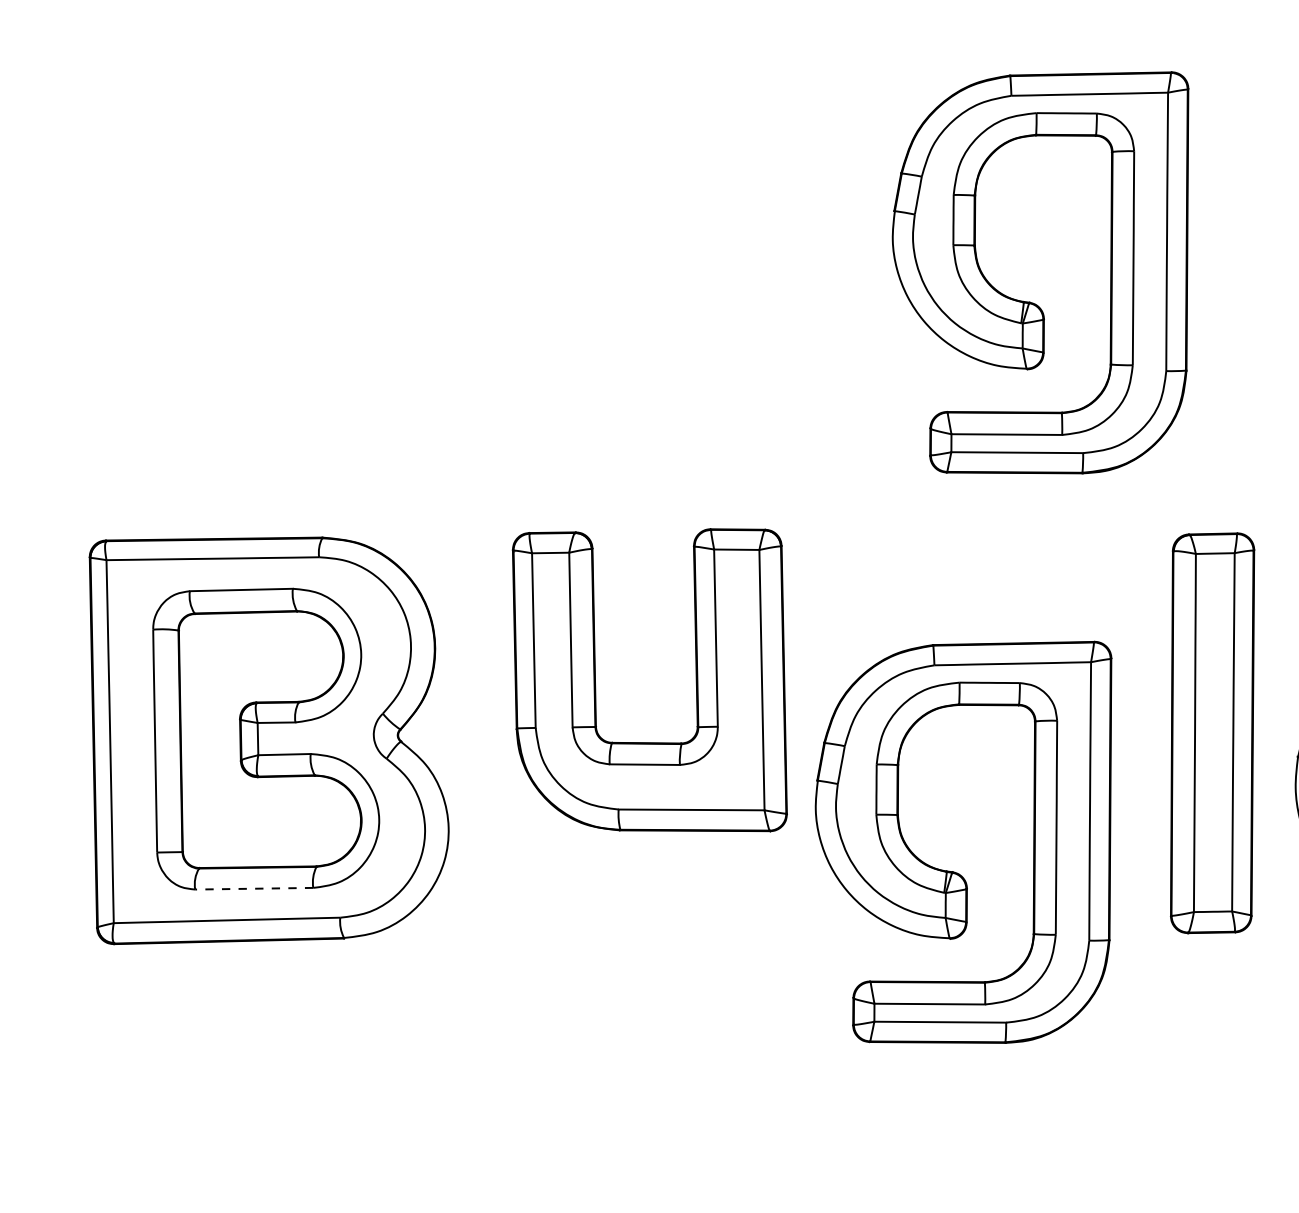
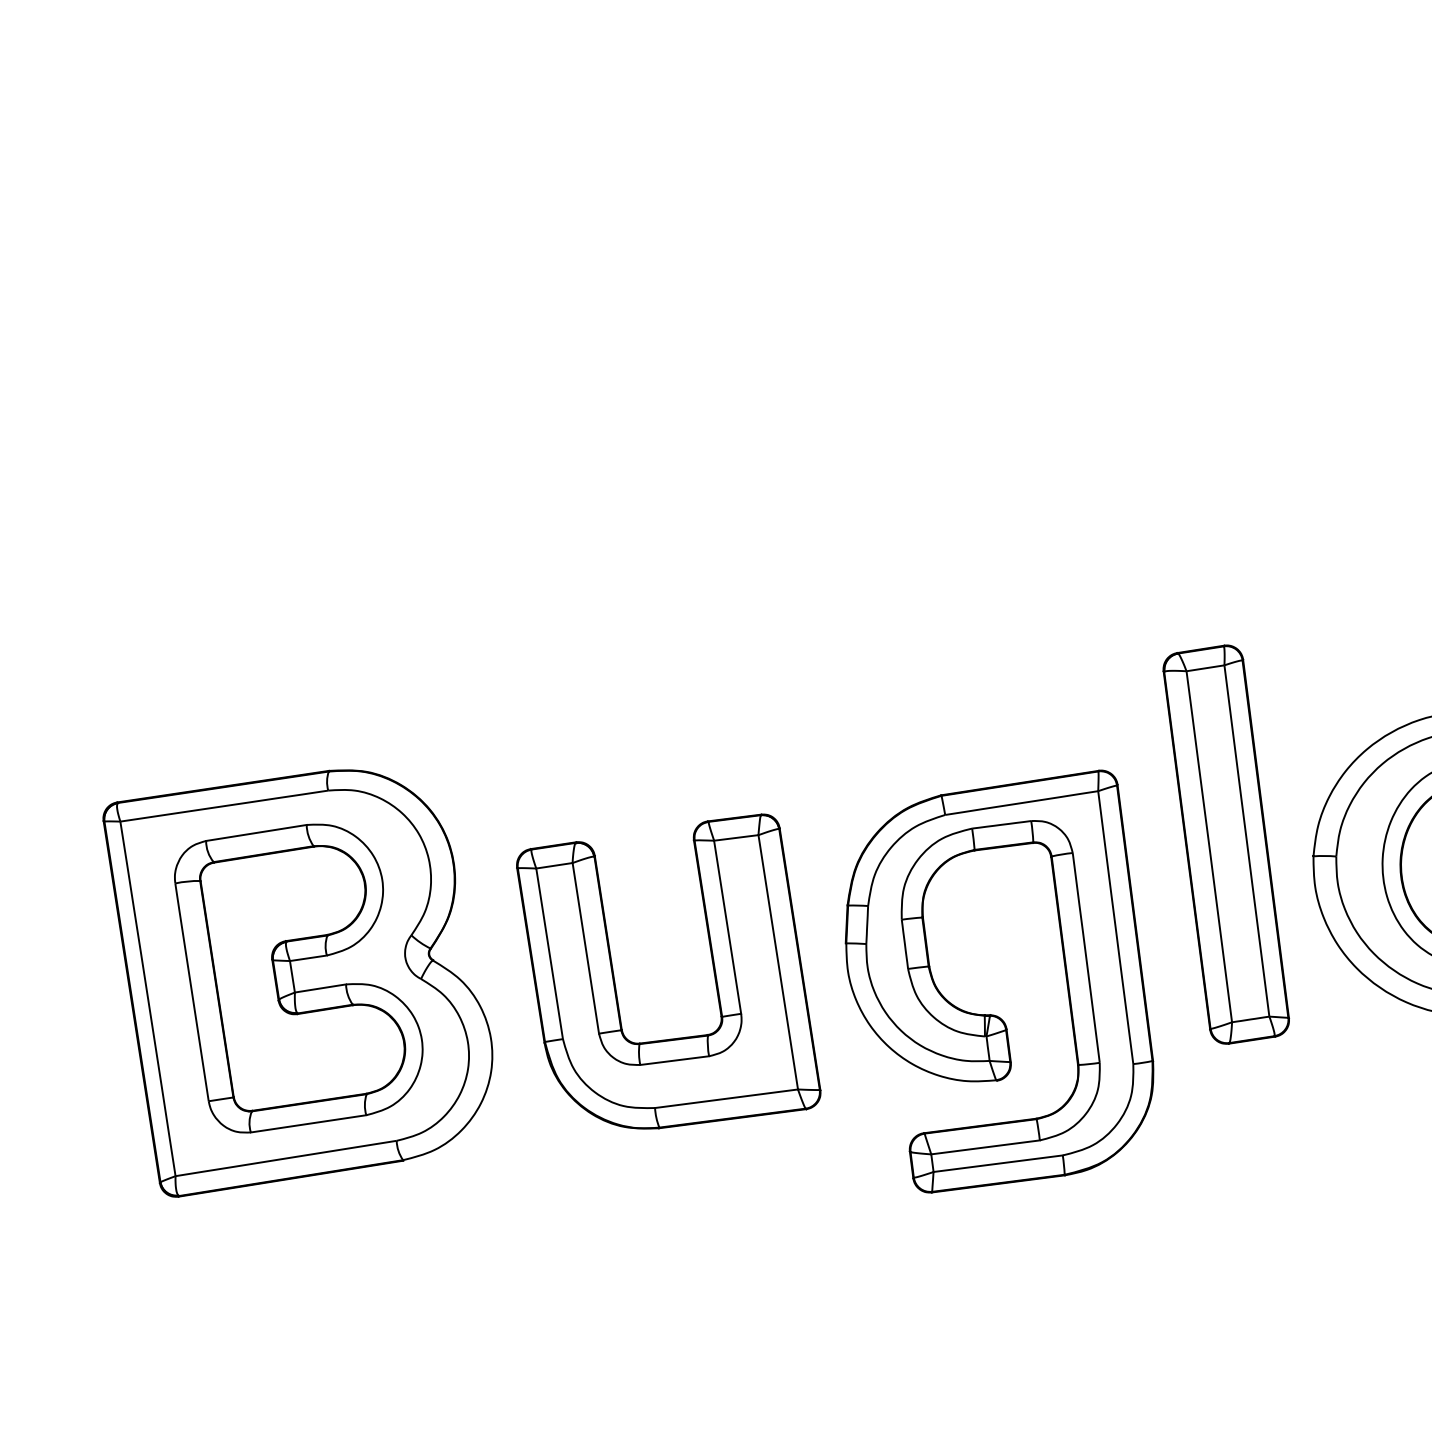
part: (1033, 302) -> (994, 446), removed
part: (695, 675) -> (712, 966), moved
line: (254, 888) -> (308, 1123), dashed -> solid

